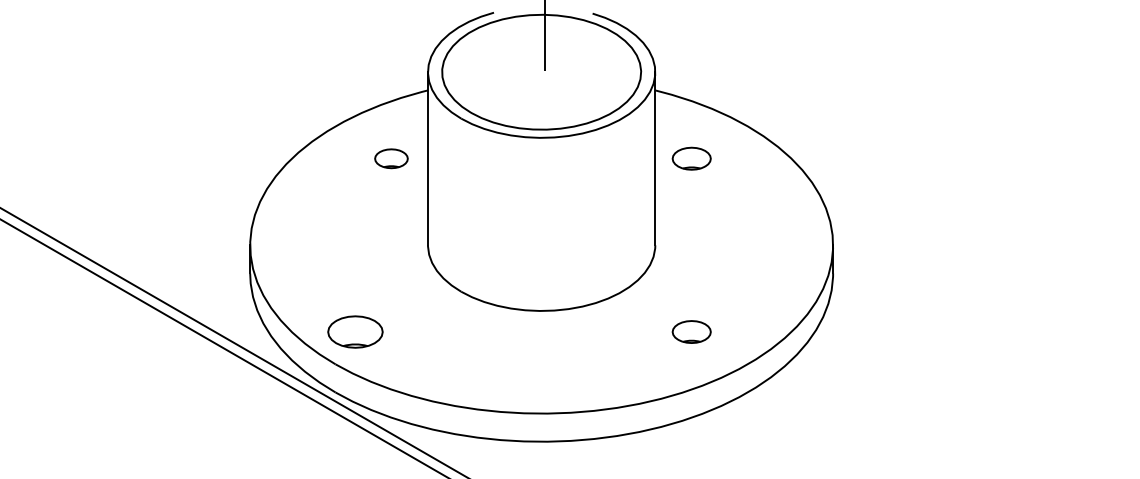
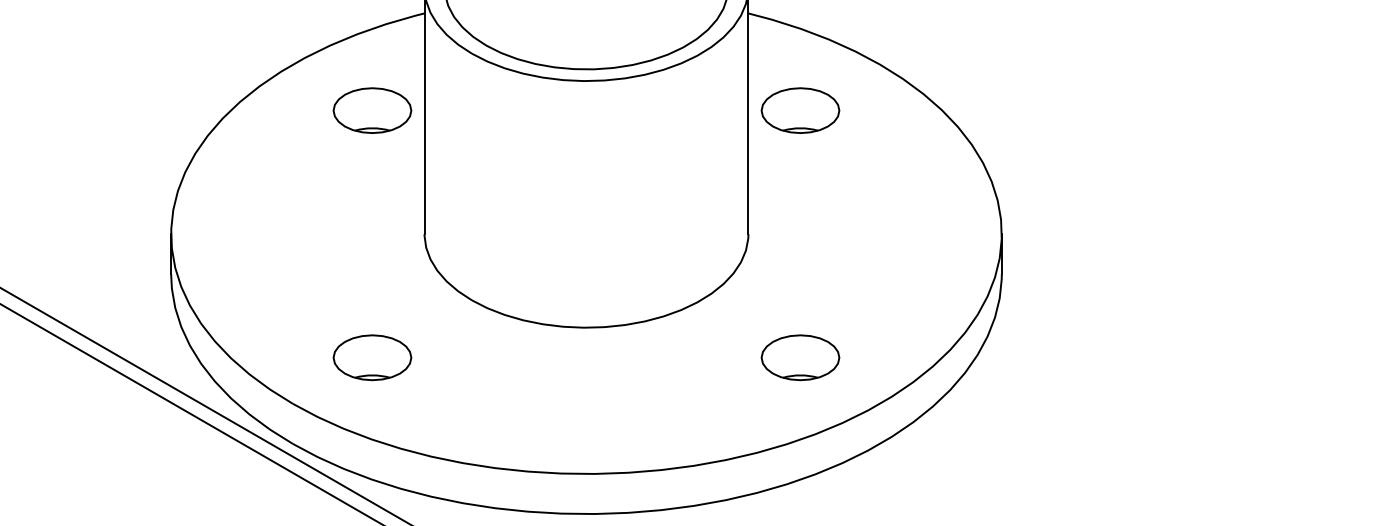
part: (391, 158) -> (372, 110), size x1.67
part: (691, 158) -> (799, 110), size x1.43
part: (355, 331) -> (372, 356), moved
part: (691, 331) -> (799, 356), size x1.43

